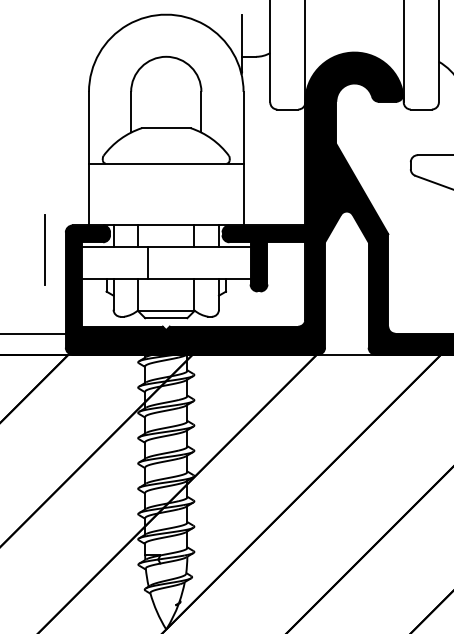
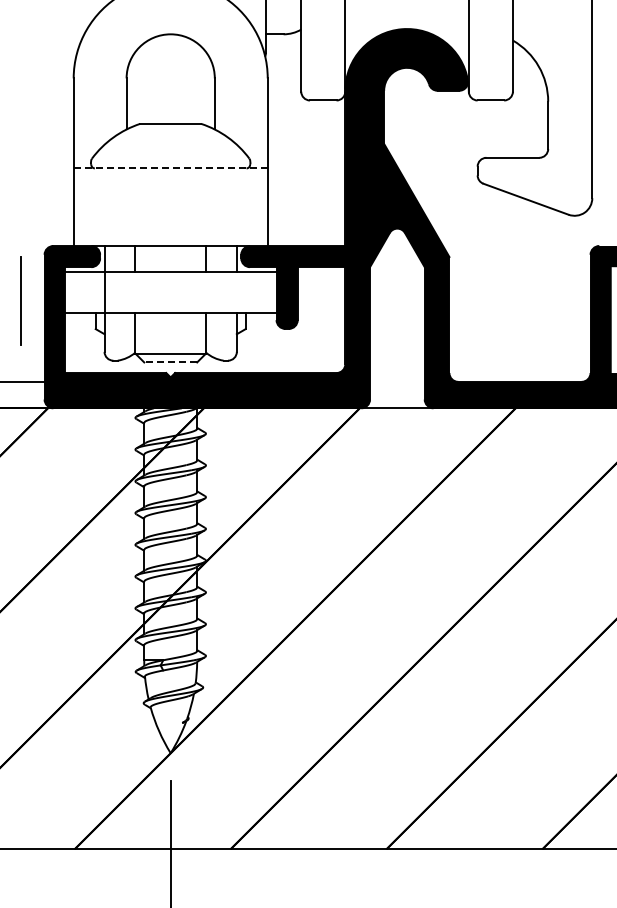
line: (166, 163) -> (170, 168), solid -> dashed
line: (45, 249) -> (20, 300), moved
line: (148, 262) -> (105, 292), moved
line: (166, 318) -> (170, 362), solid -> dashed

